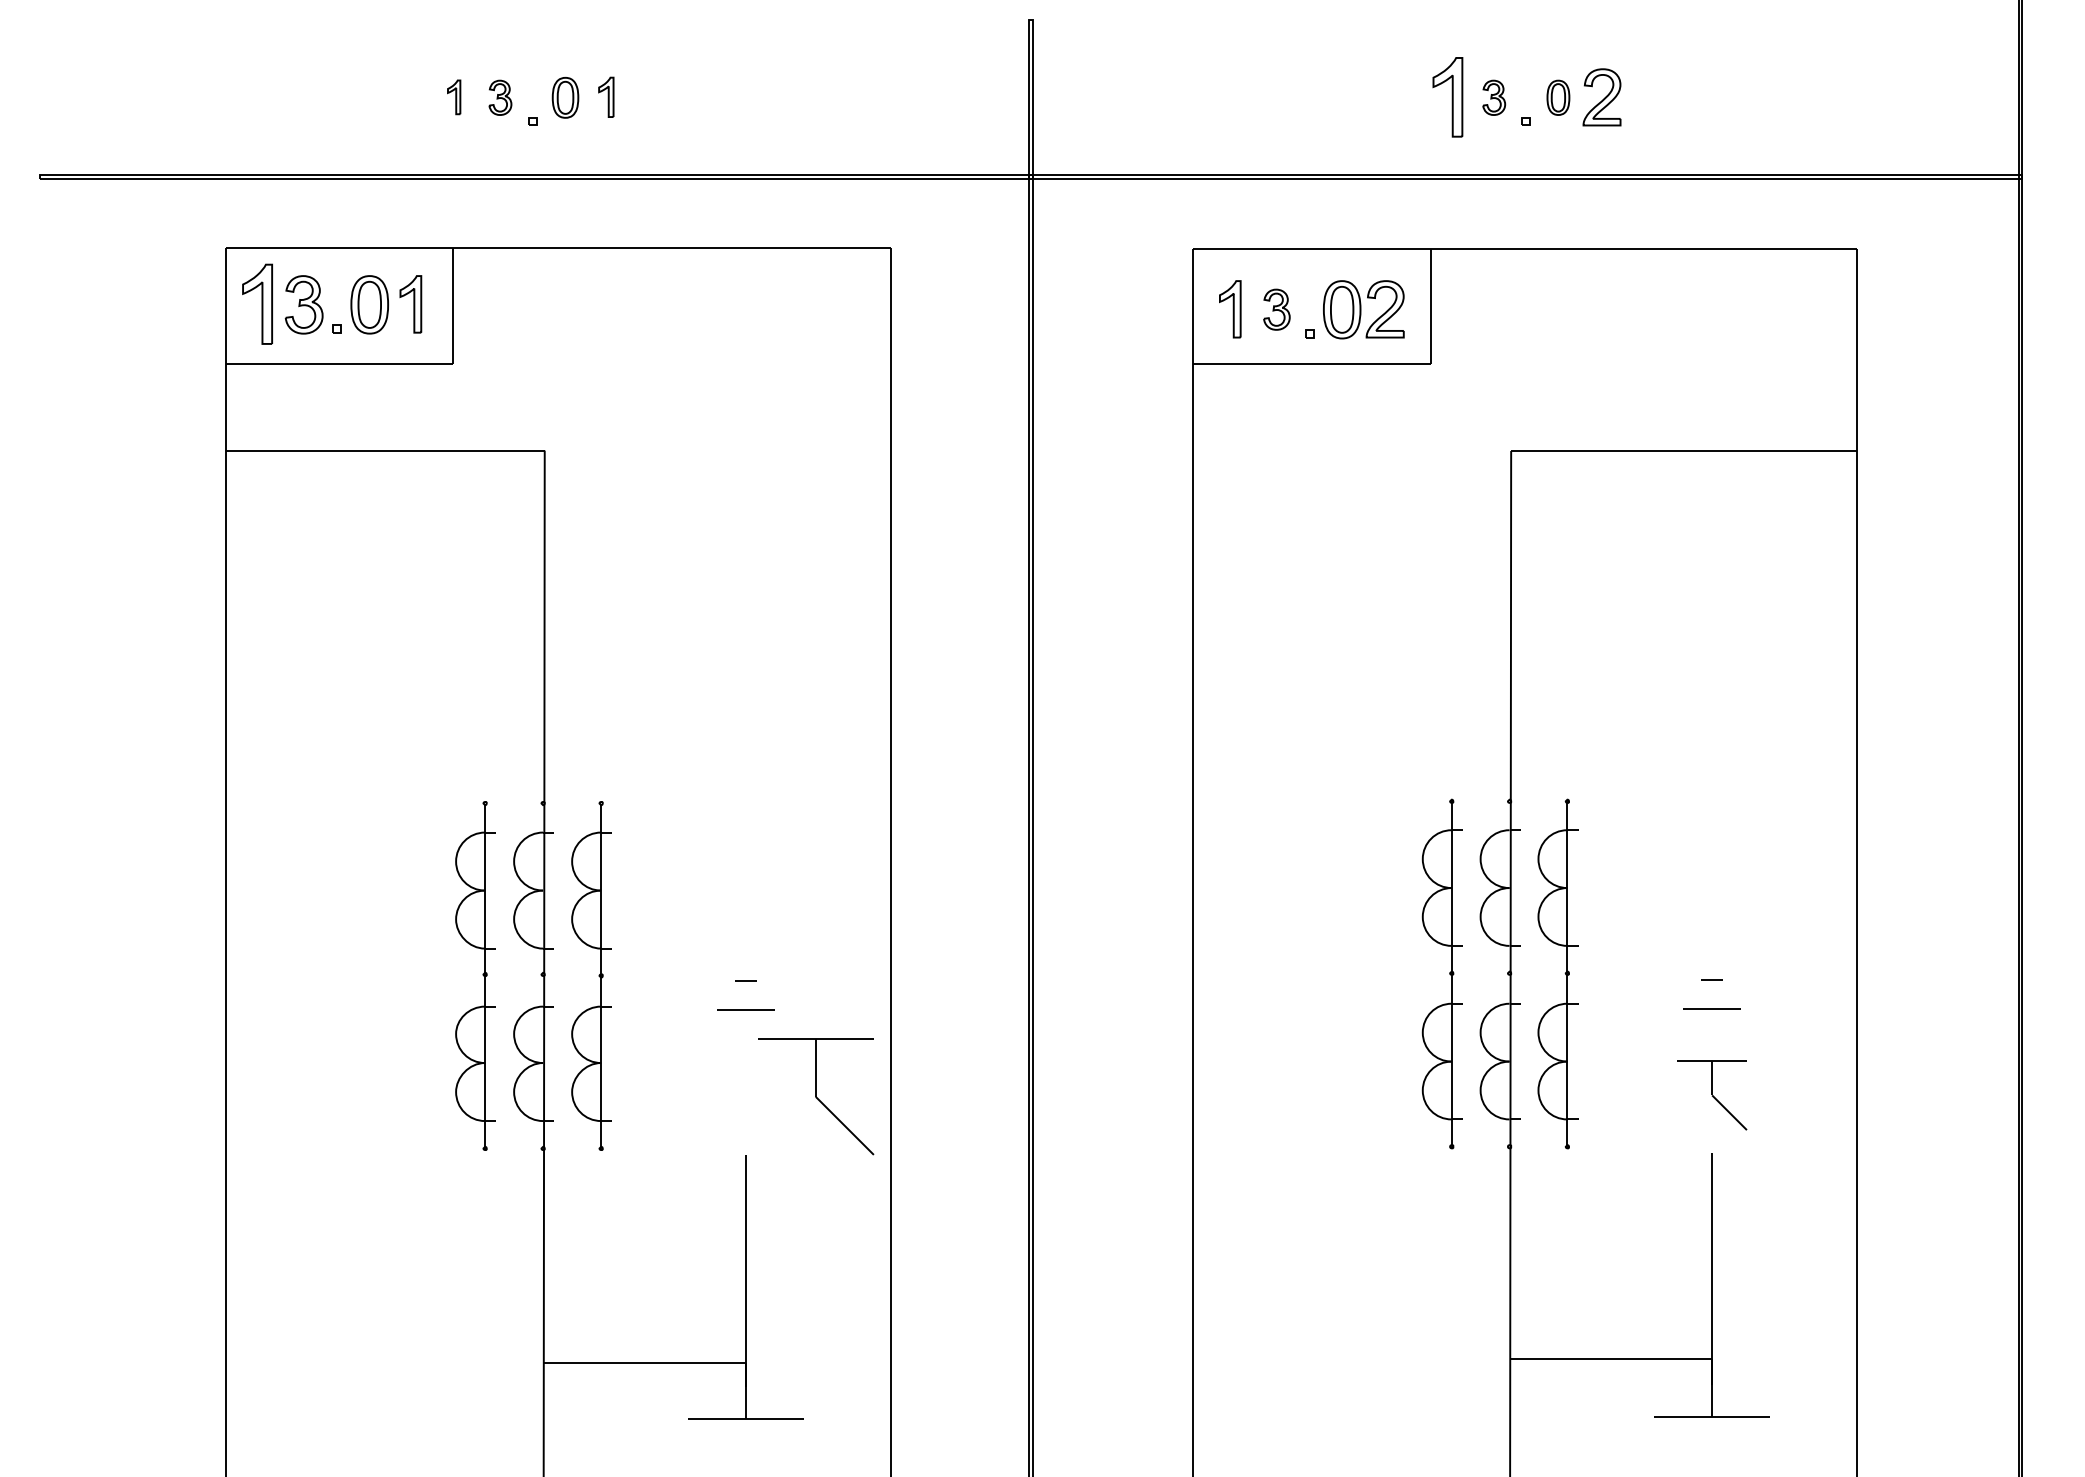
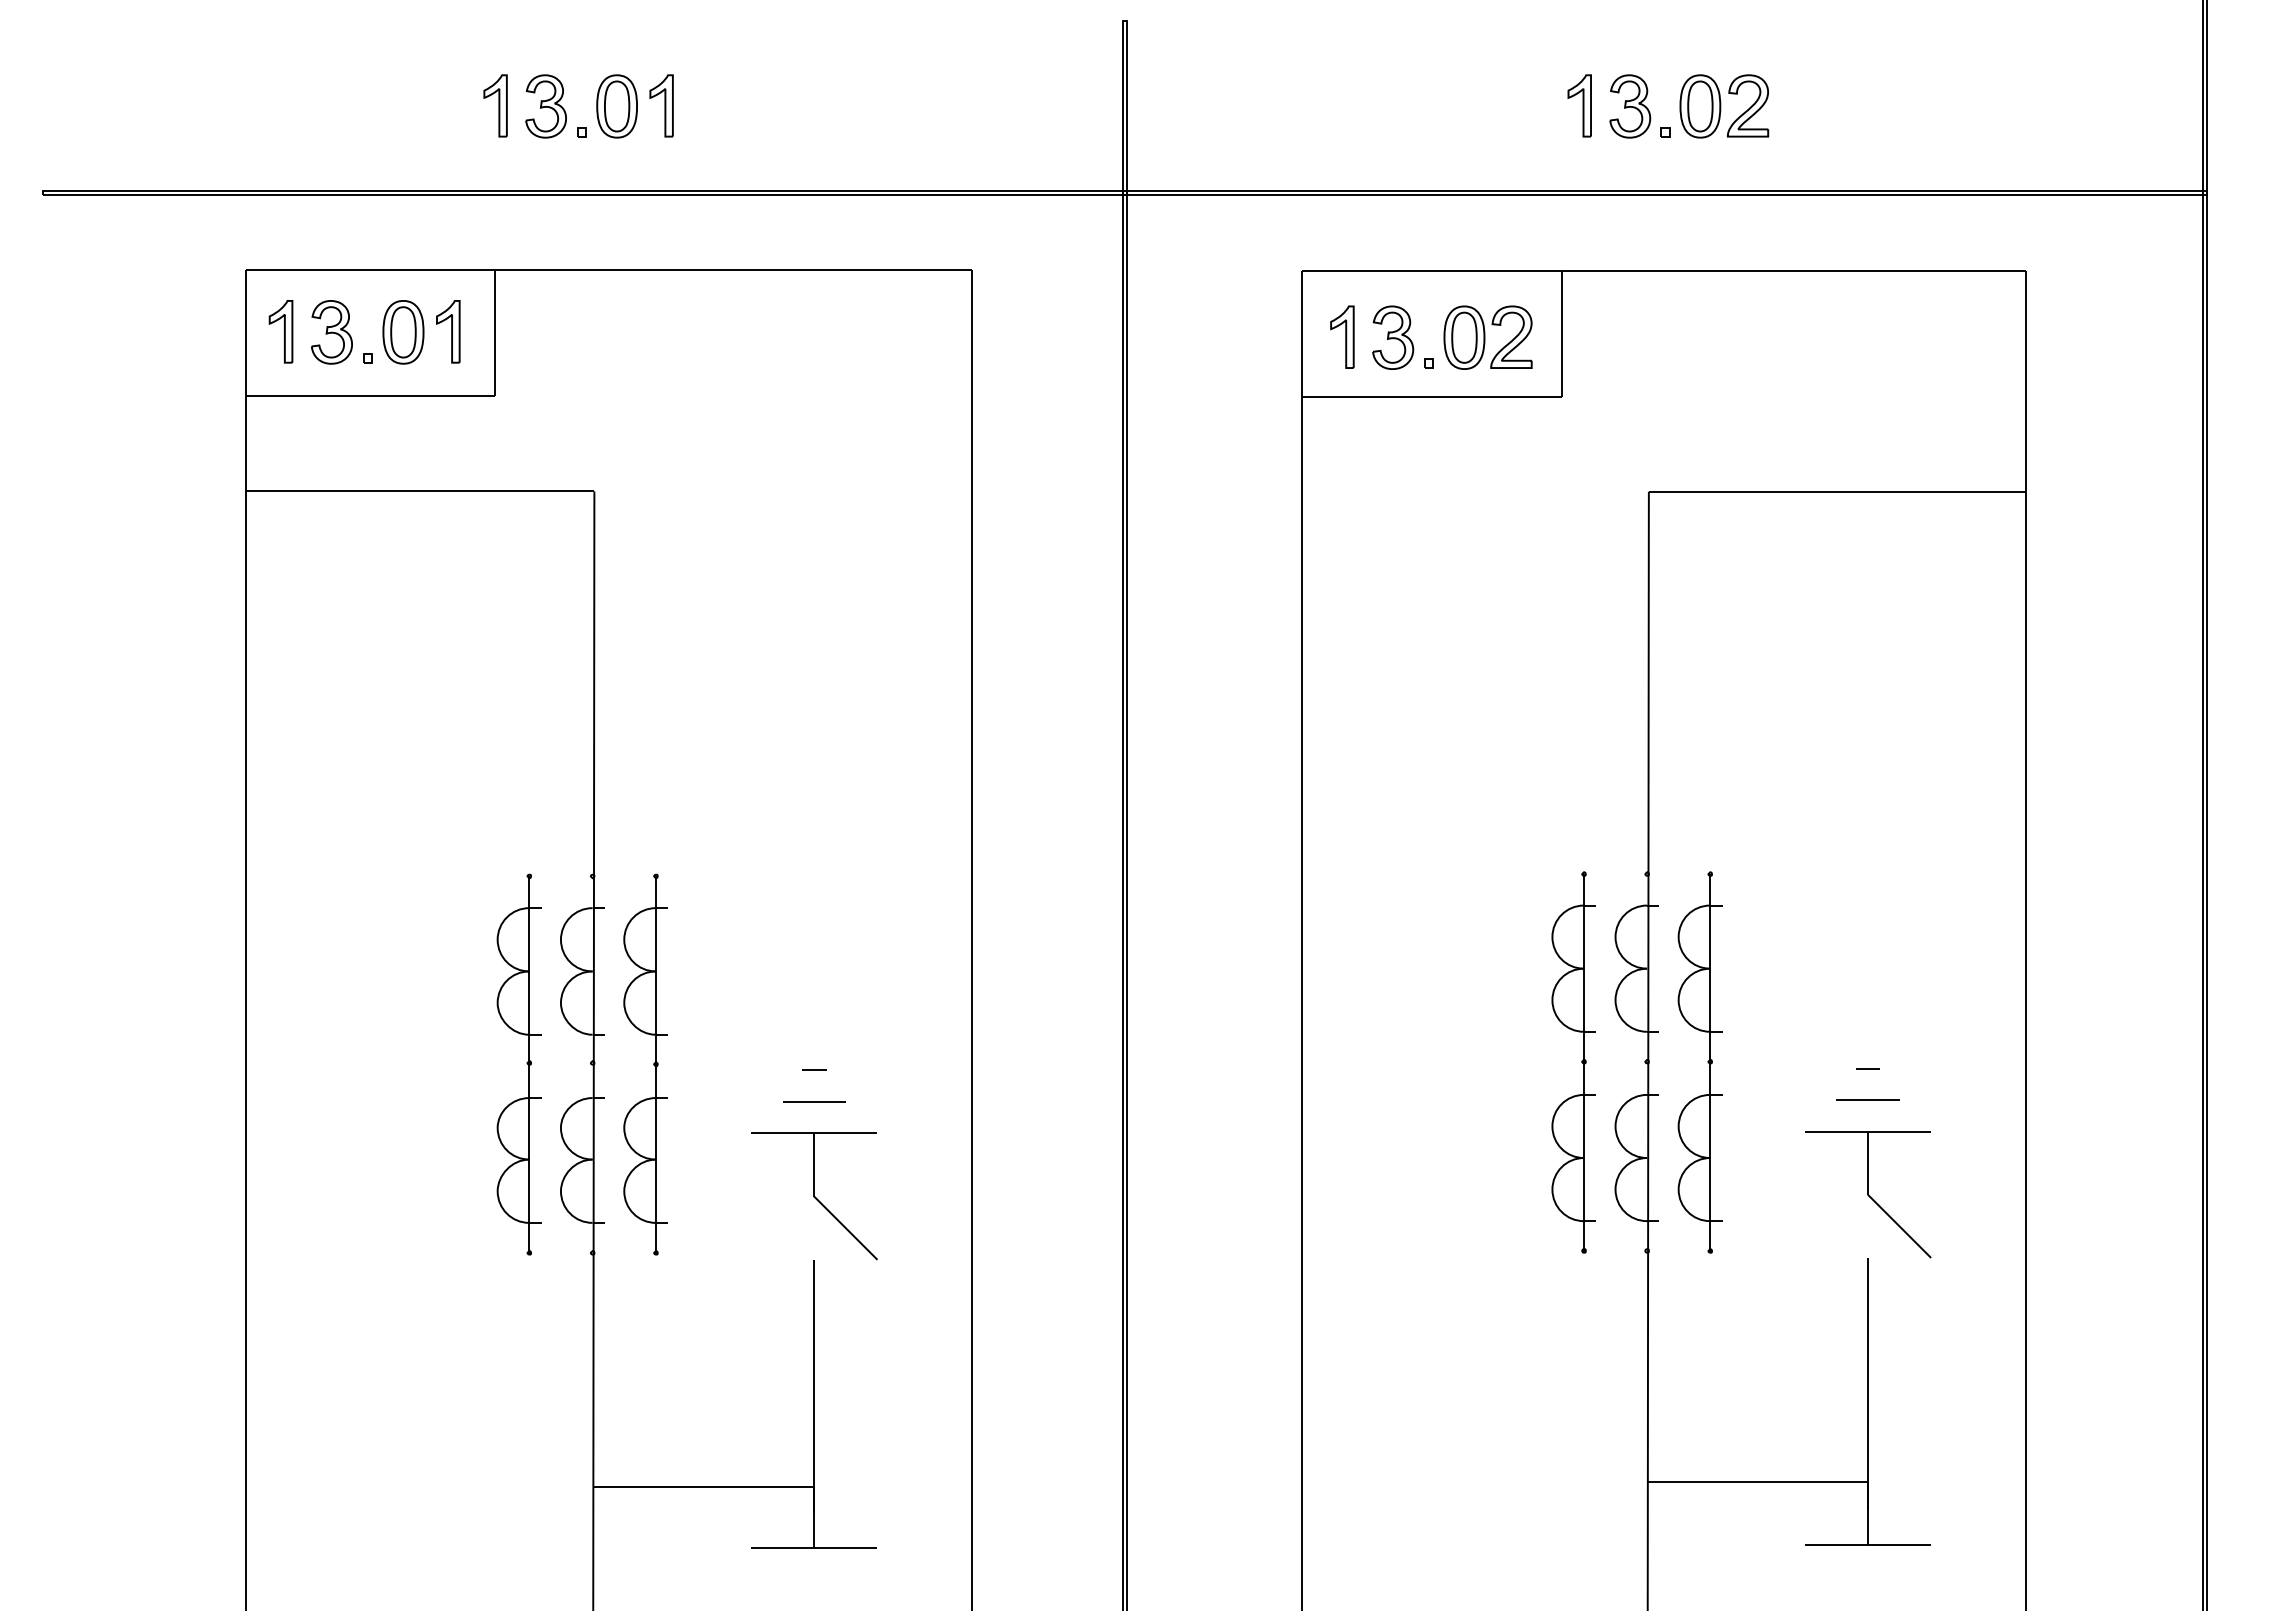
part: (454, 96) -> (495, 105), size x1.67
part: (606, 96) -> (661, 105), size x1.43
part: (1447, 96) -> (1579, 105), size x0.71
part: (499, 97) -> (545, 106), size x1.67
part: (565, 97) -> (616, 106), size x1.43
part: (1494, 97) -> (1630, 106), size x1.67
part: (1558, 97) -> (1700, 106), size x1.67
part: (257, 304) -> (280, 331), size x0.71
part: (1277, 309) -> (1393, 337), size x1.43
part: (1712, 1095) -> (1868, 1194), size x1.67
part: (816, 1096) -> (814, 1196), moved

